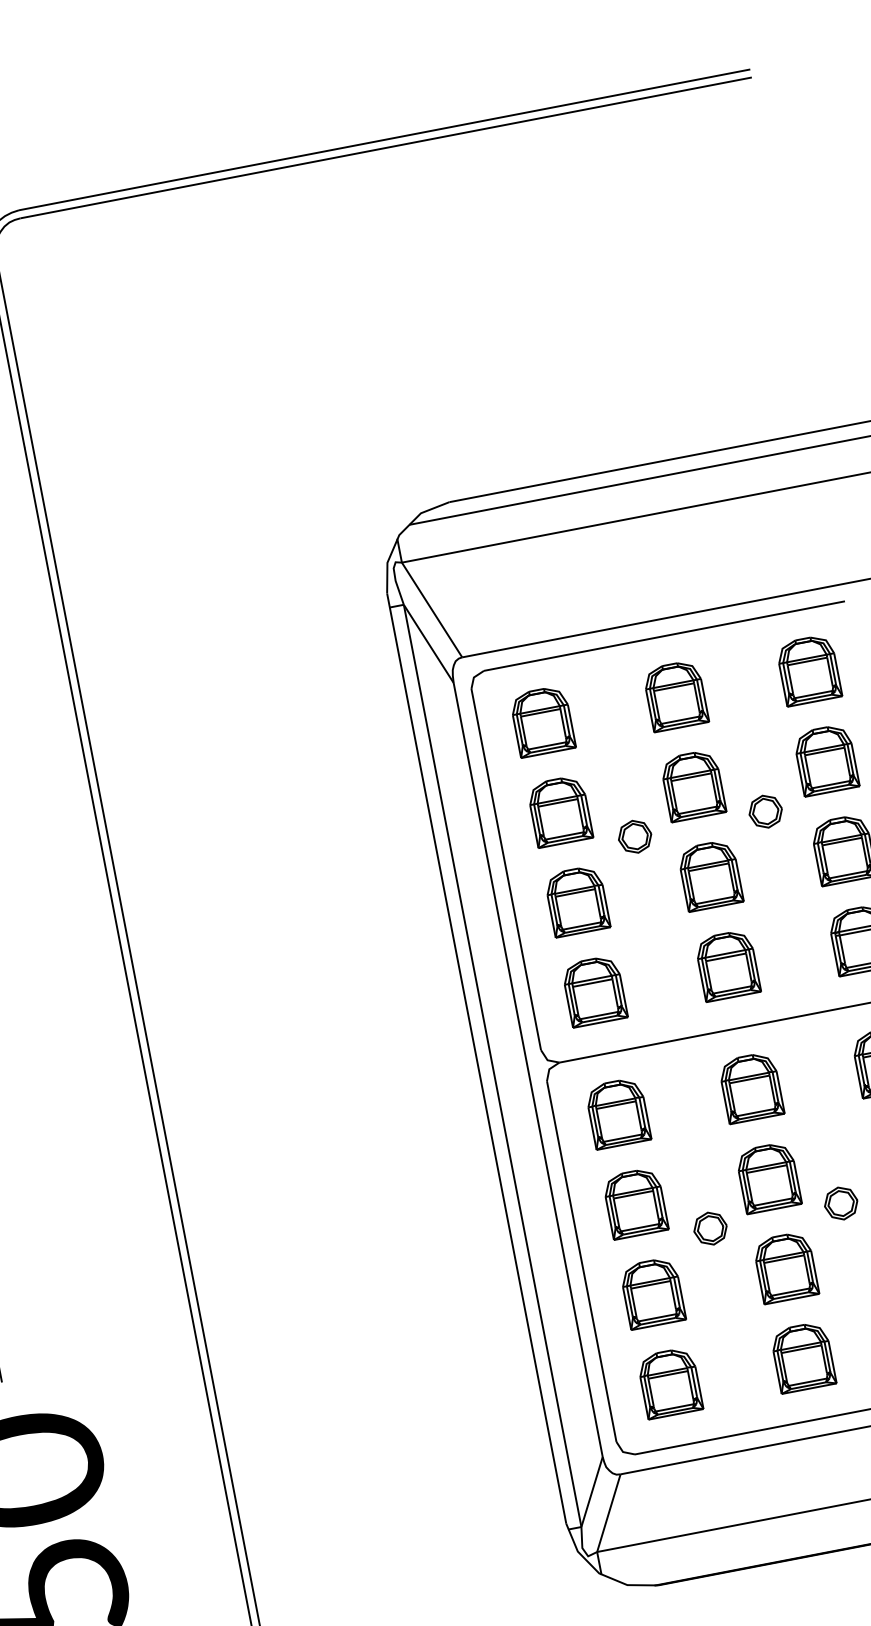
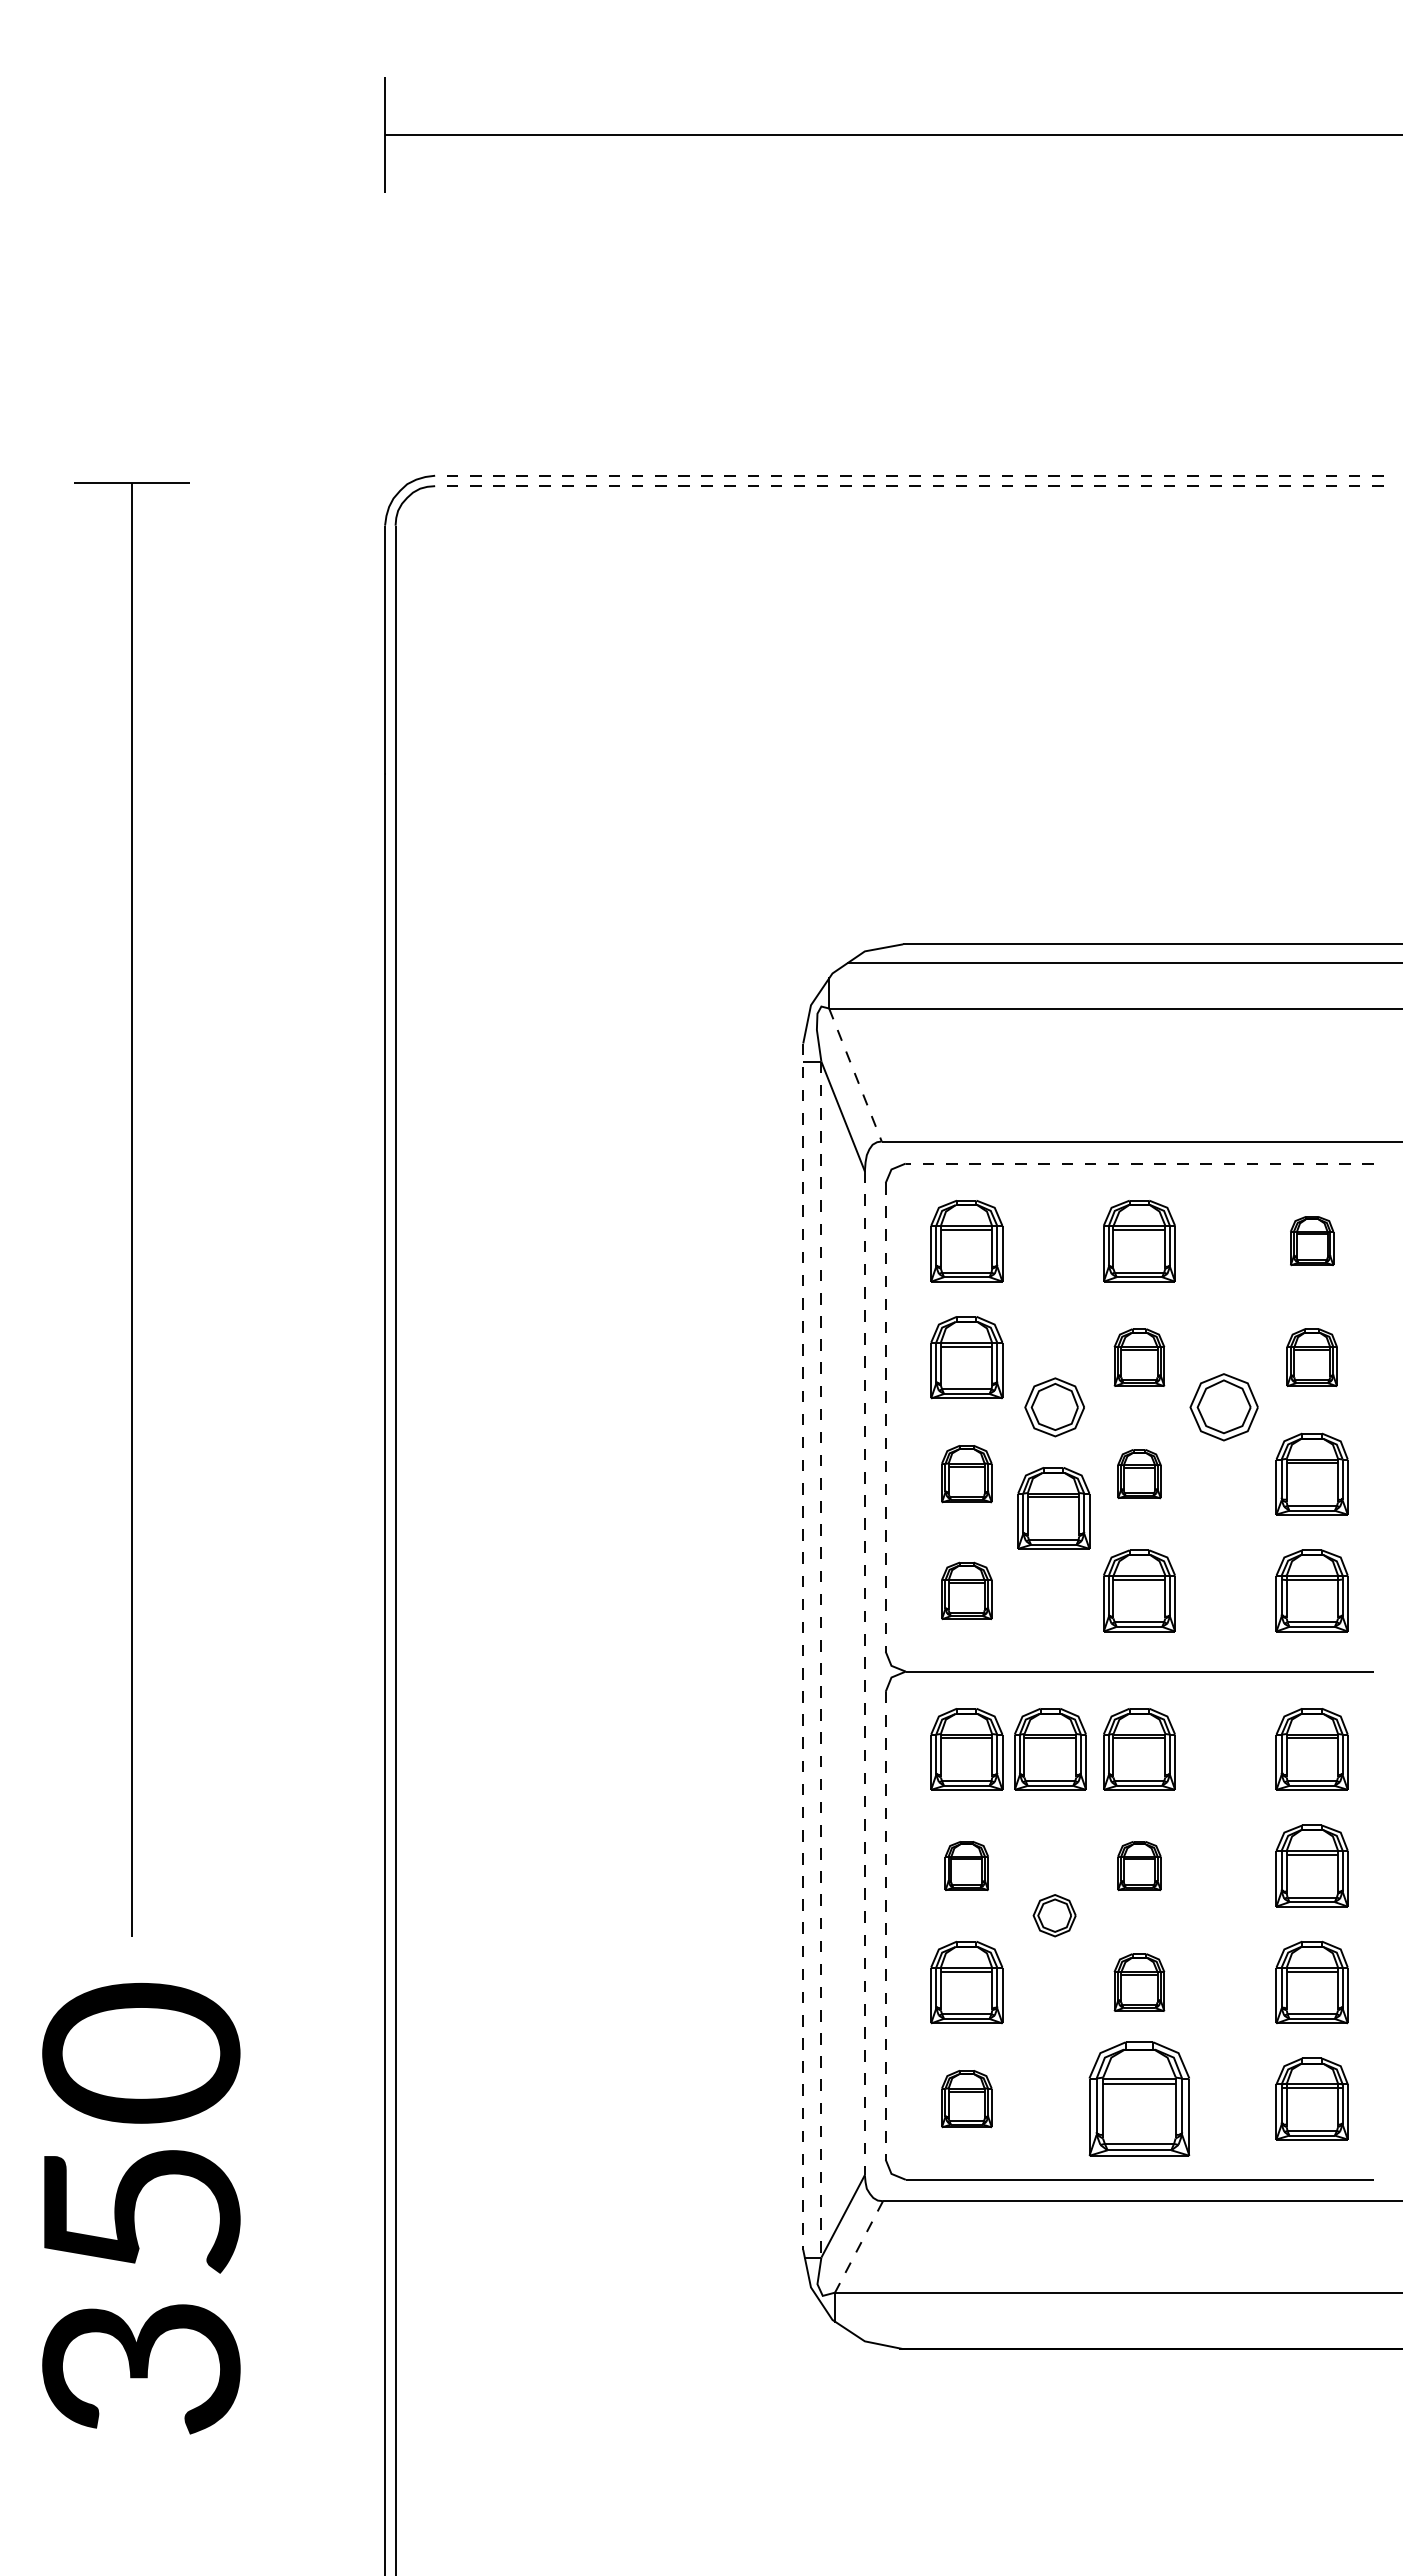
line: (383, 139) -> (908, 475), solid -> dashed
line: (385, 148) -> (908, 486), solid -> dashed
line: (432, 610) -> (855, 1075), solid -> dashed
line: (664, 636) -> (1139, 1163), solid -> dashed
part: (808, 669) -> (1311, 1240), size x0.6
part: (825, 760) -> (1311, 1357), size x0.7
part: (693, 785) -> (1139, 1357), size x0.7
part: (765, 811) -> (1223, 1407), size x1.6
part: (634, 836) -> (1054, 1407), size x1.4
line: (506, 869) -> (885, 1417), solid -> dashed
part: (710, 875) -> (1139, 1473), size x0.6
part: (576, 900) -> (966, 1473), size x0.7
part: (649, 914) -> (1053, 1508), added
part: (594, 991) -> (966, 1590), size x0.7
line: (477, 1059) -> (803, 1647), solid -> dashed
line: (492, 1065) -> (821, 1659), solid -> dashed
line: (527, 1070) -> (864, 1673), solid -> dashed
part: (682, 1101) -> (1050, 1749), added
part: (768, 1177) -> (1139, 1865), size x0.6
part: (635, 1203) -> (966, 1865), size x0.6
part: (840, 1203) -> (1223, 1915), removed
line: (581, 1261) -> (885, 1925), solid -> dashed
part: (785, 1267) -> (1139, 1982), size x0.7
part: (803, 1357) -> (1139, 2098), size x1.4
part: (669, 1382) -> (966, 2098), size x0.7
line: (609, 1512) -> (859, 2246), solid -> dashed

